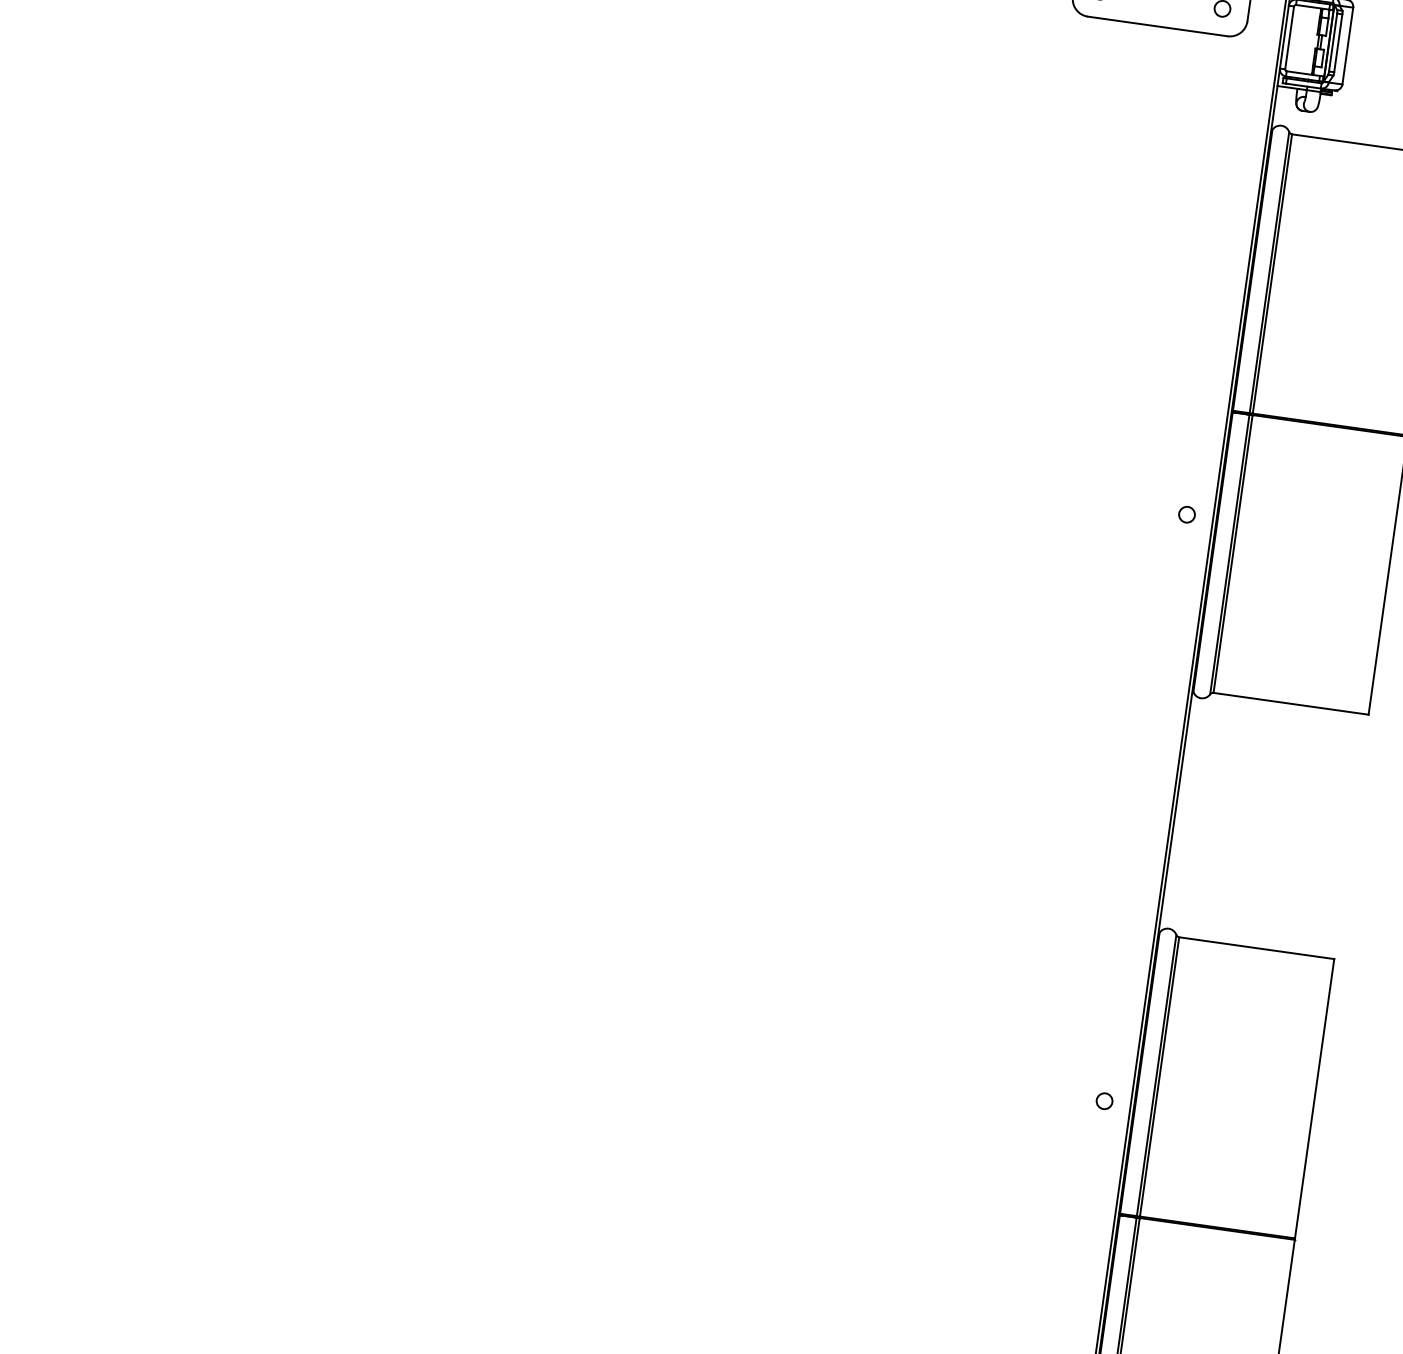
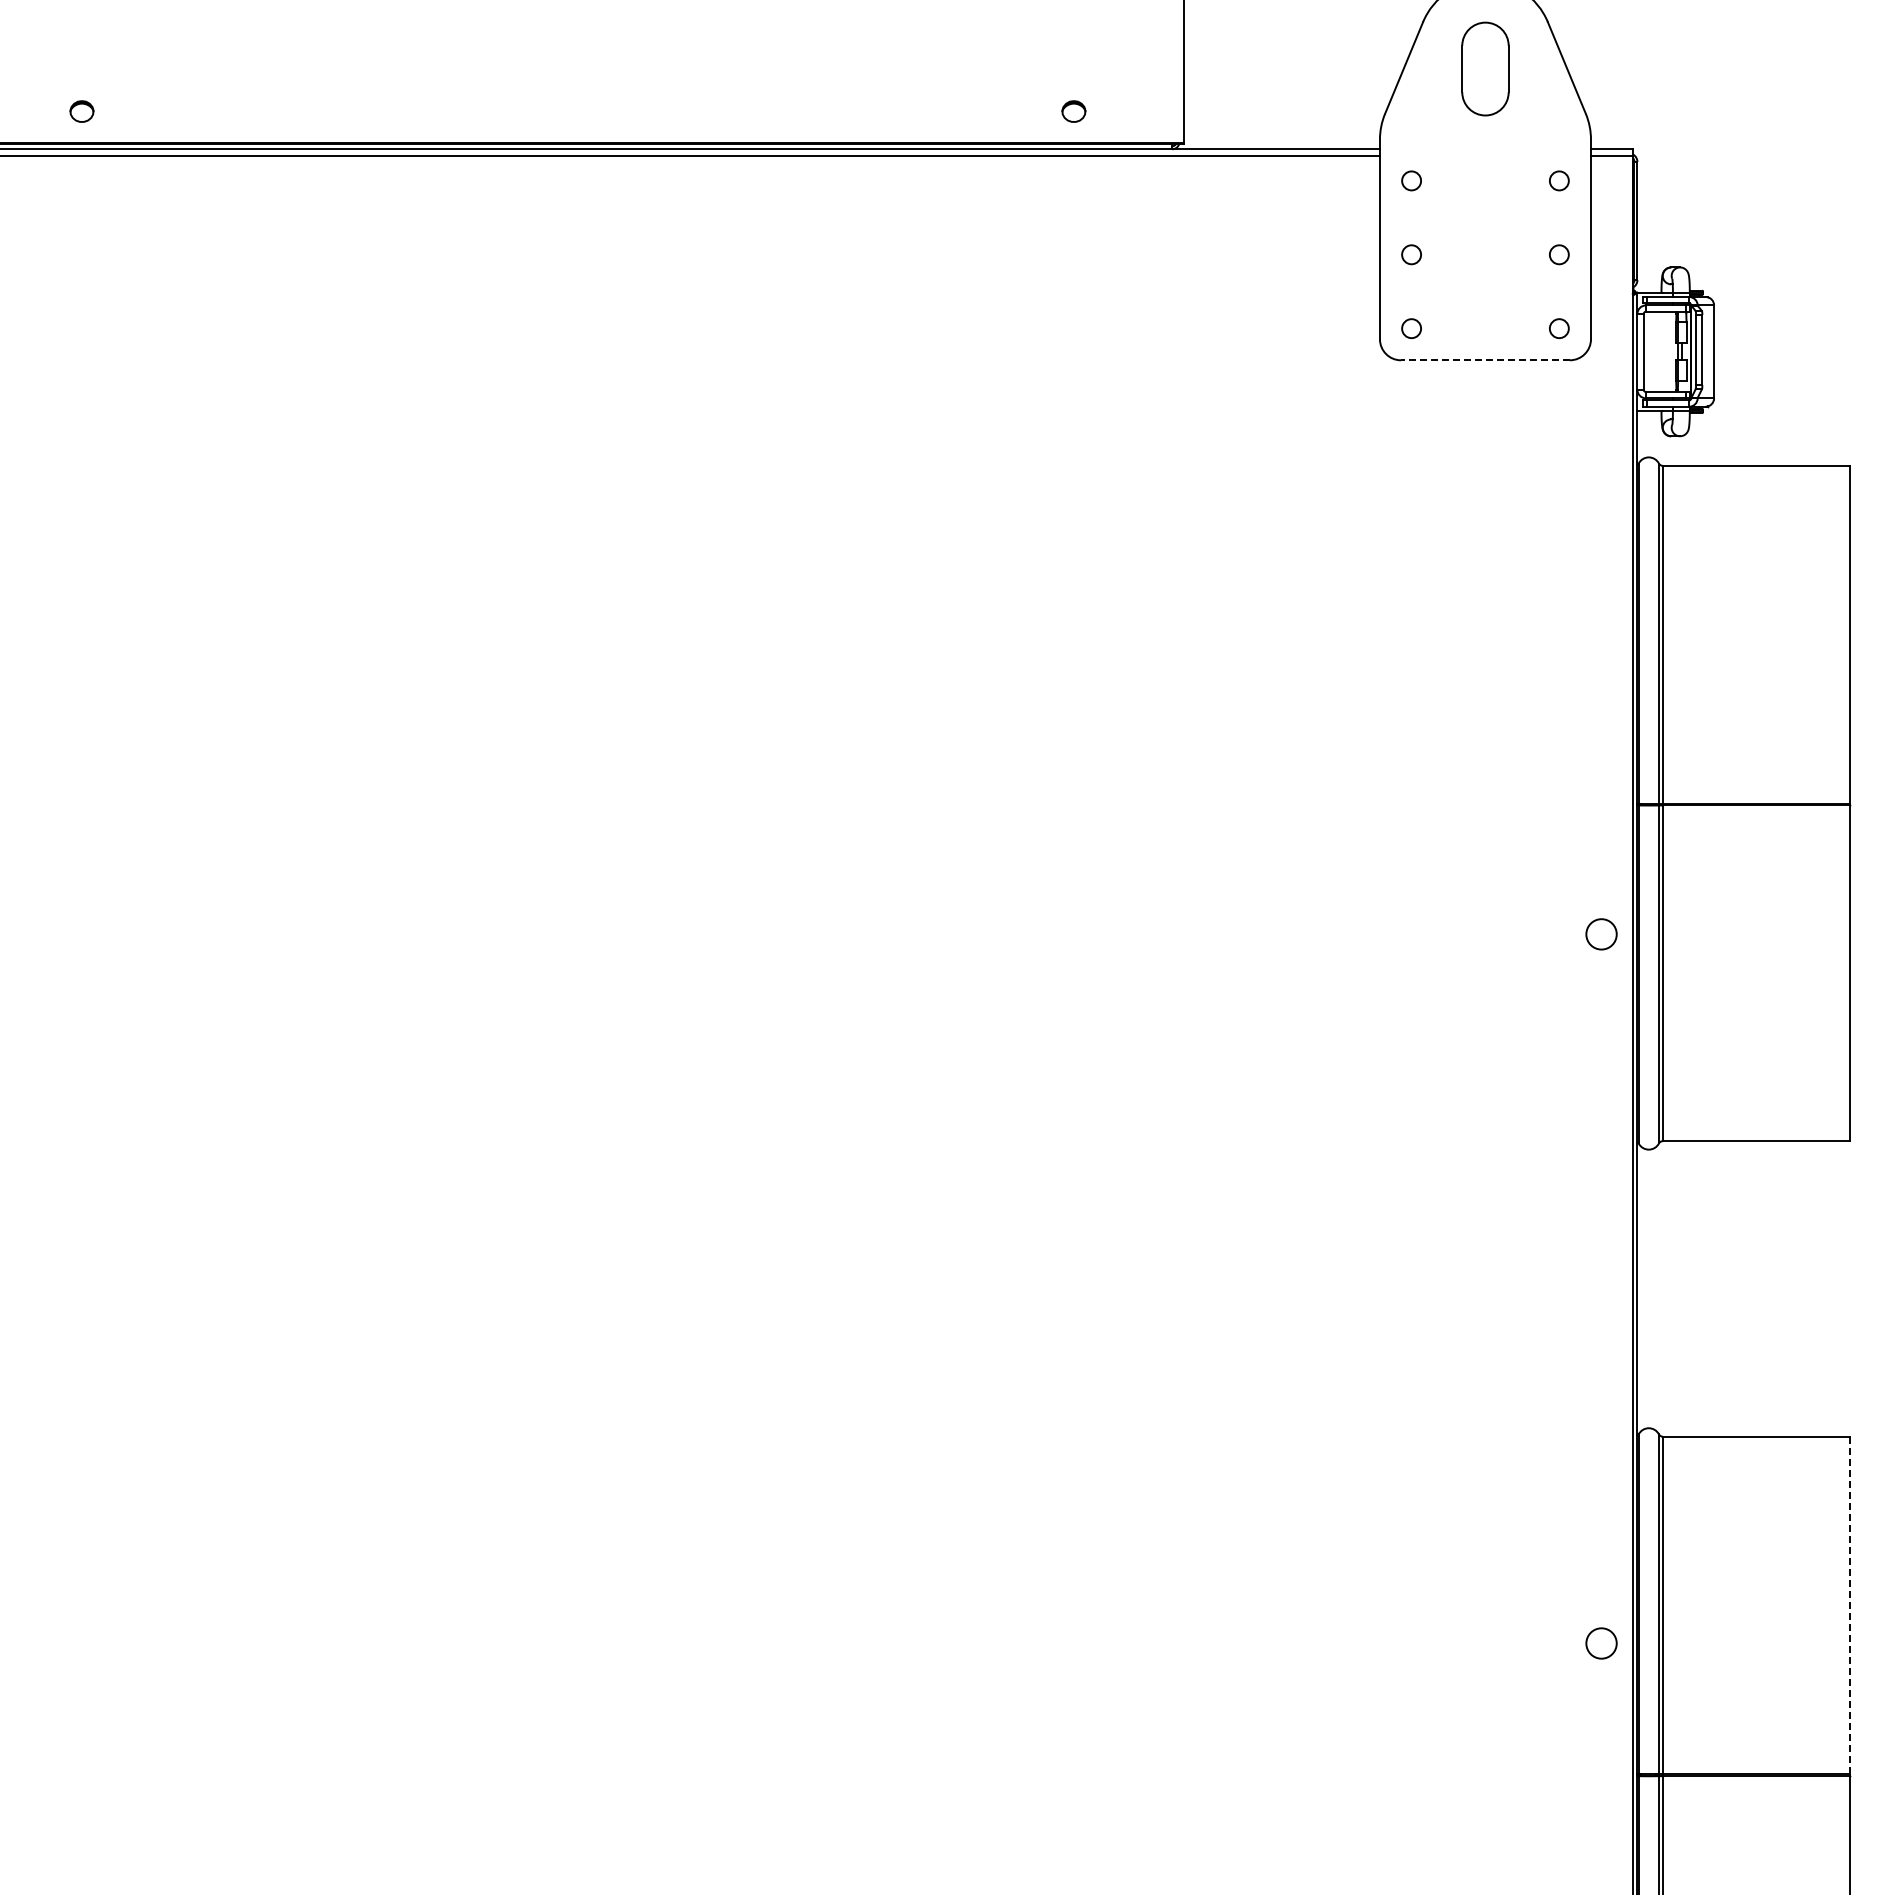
line: (1156, 26) -> (1484, 360), solid -> dashed
circle: (1187, 514) -> (1601, 933), size x1.6
line: (1314, 1098) -> (1850, 1605), solid -> dashed
circle: (1104, 1101) -> (1601, 1643), size x1.6

